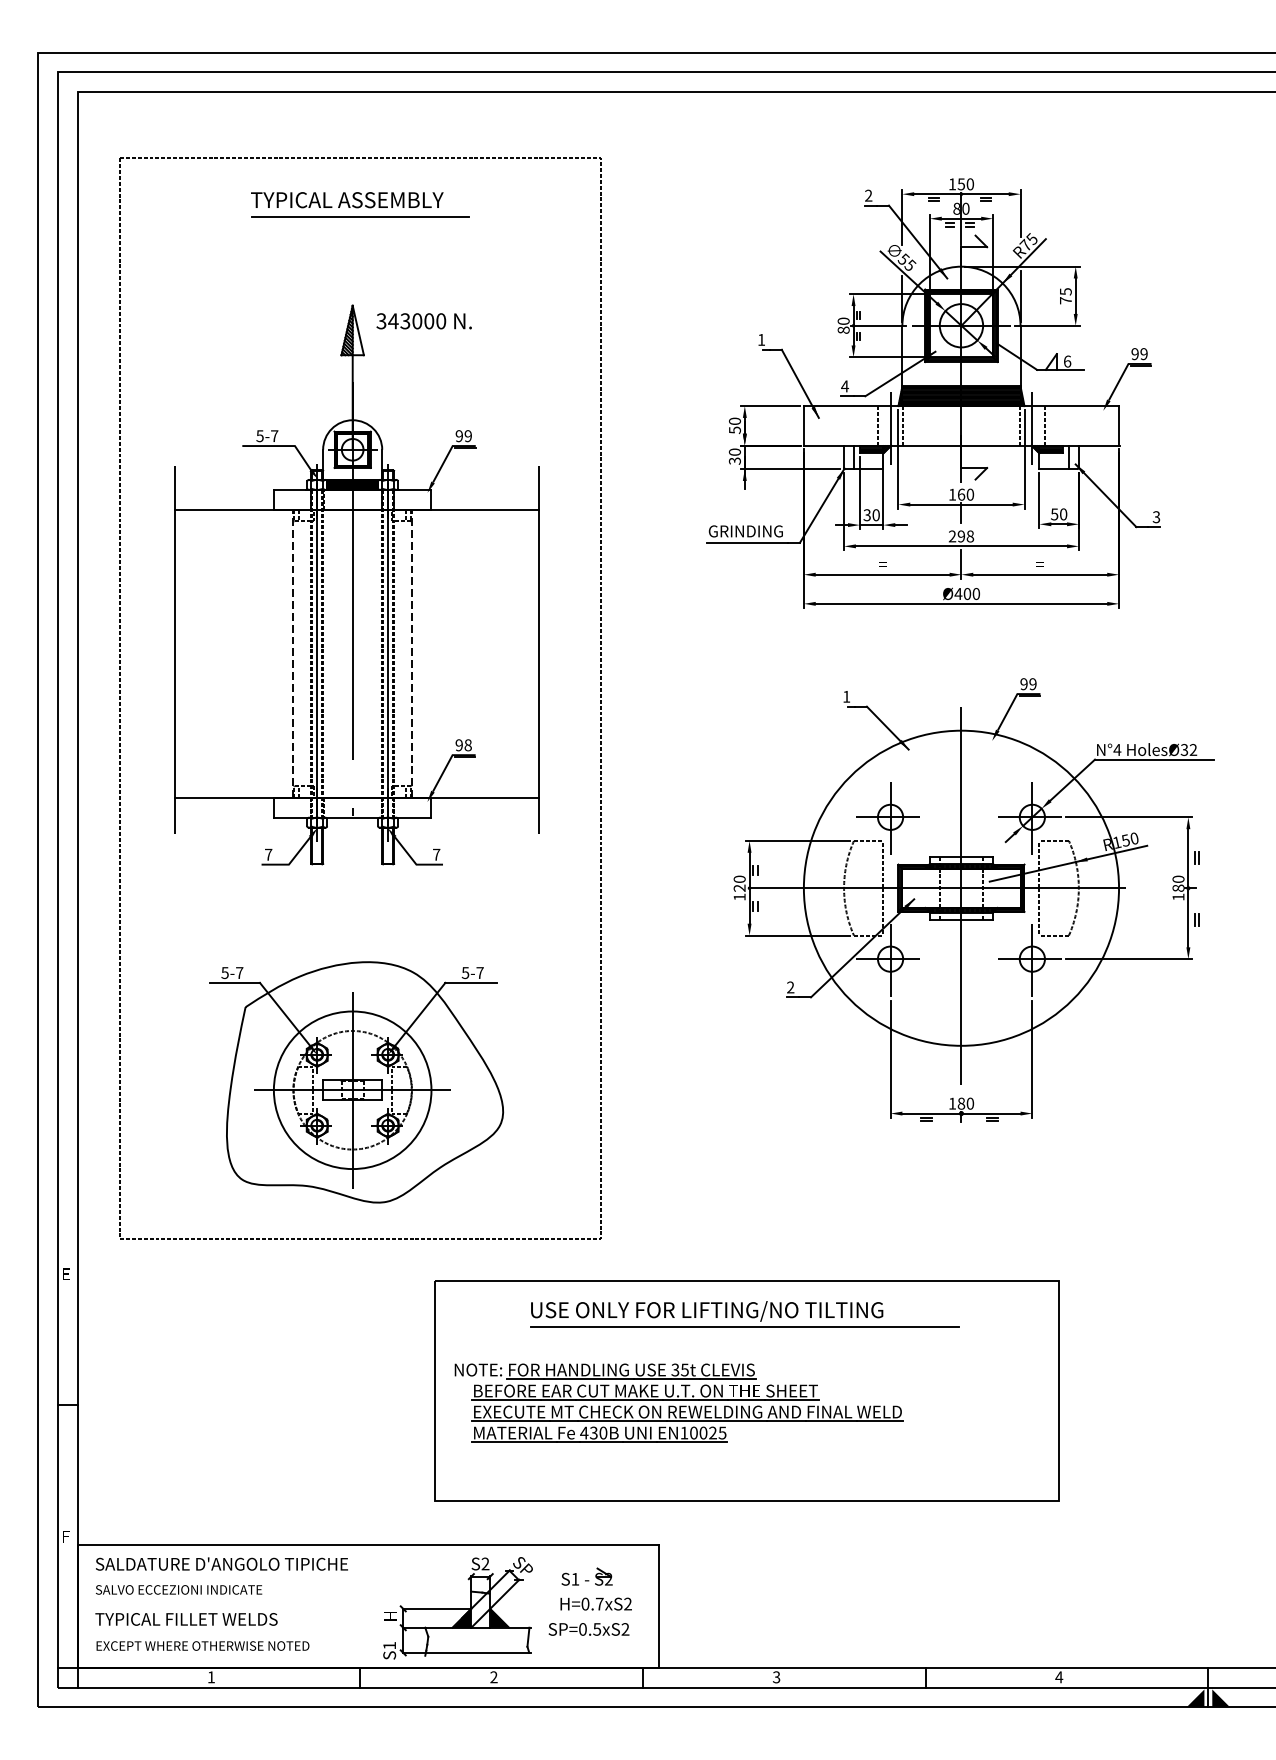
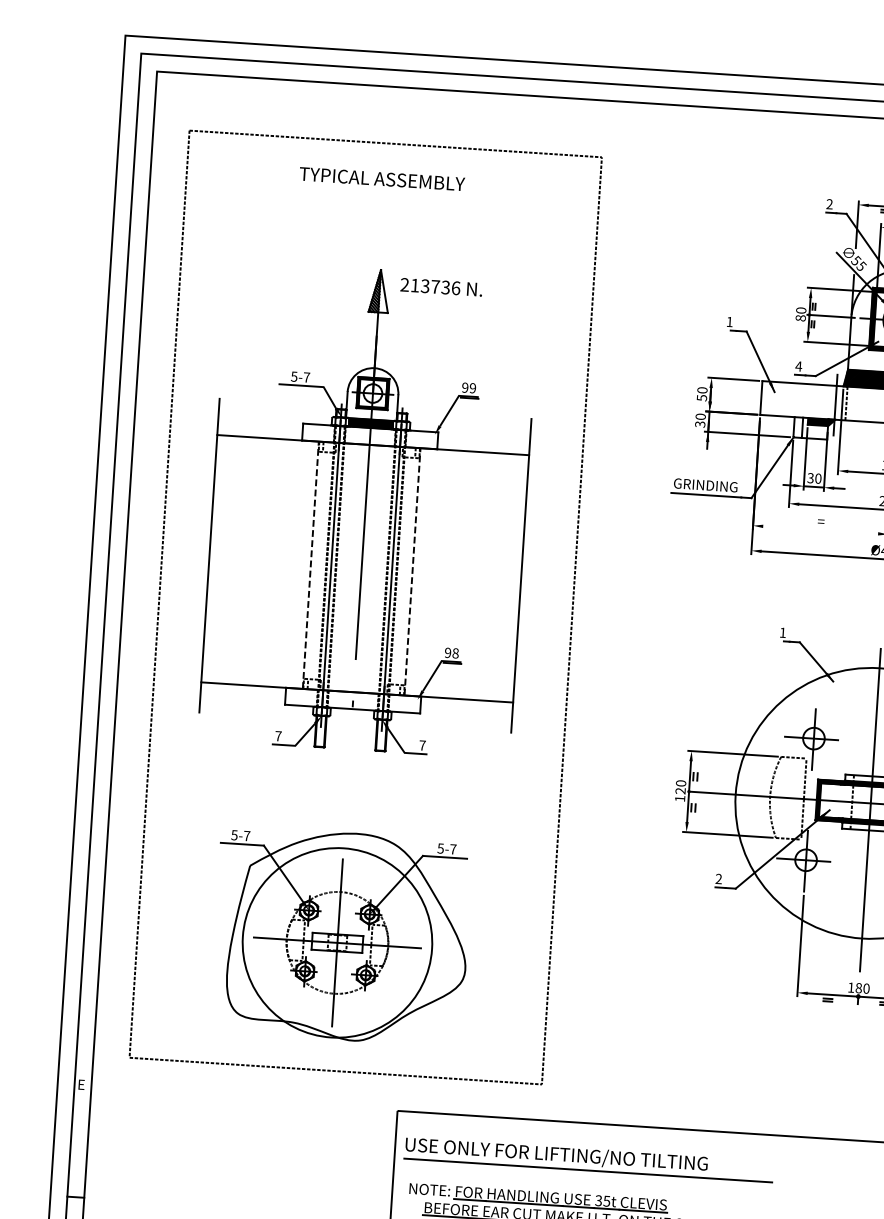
line: (359, 216) -> (391, 193), removed
text: (411, 321) -> (430, 286), 343000 -> 213736
line: (877, 425) -> (824, 401), removed
line: (882, 574) -> (820, 529), removed
circle: (352, 1090) -> (337, 943), size x1.4
part: (744, 1314) -> (588, 1160), moved

